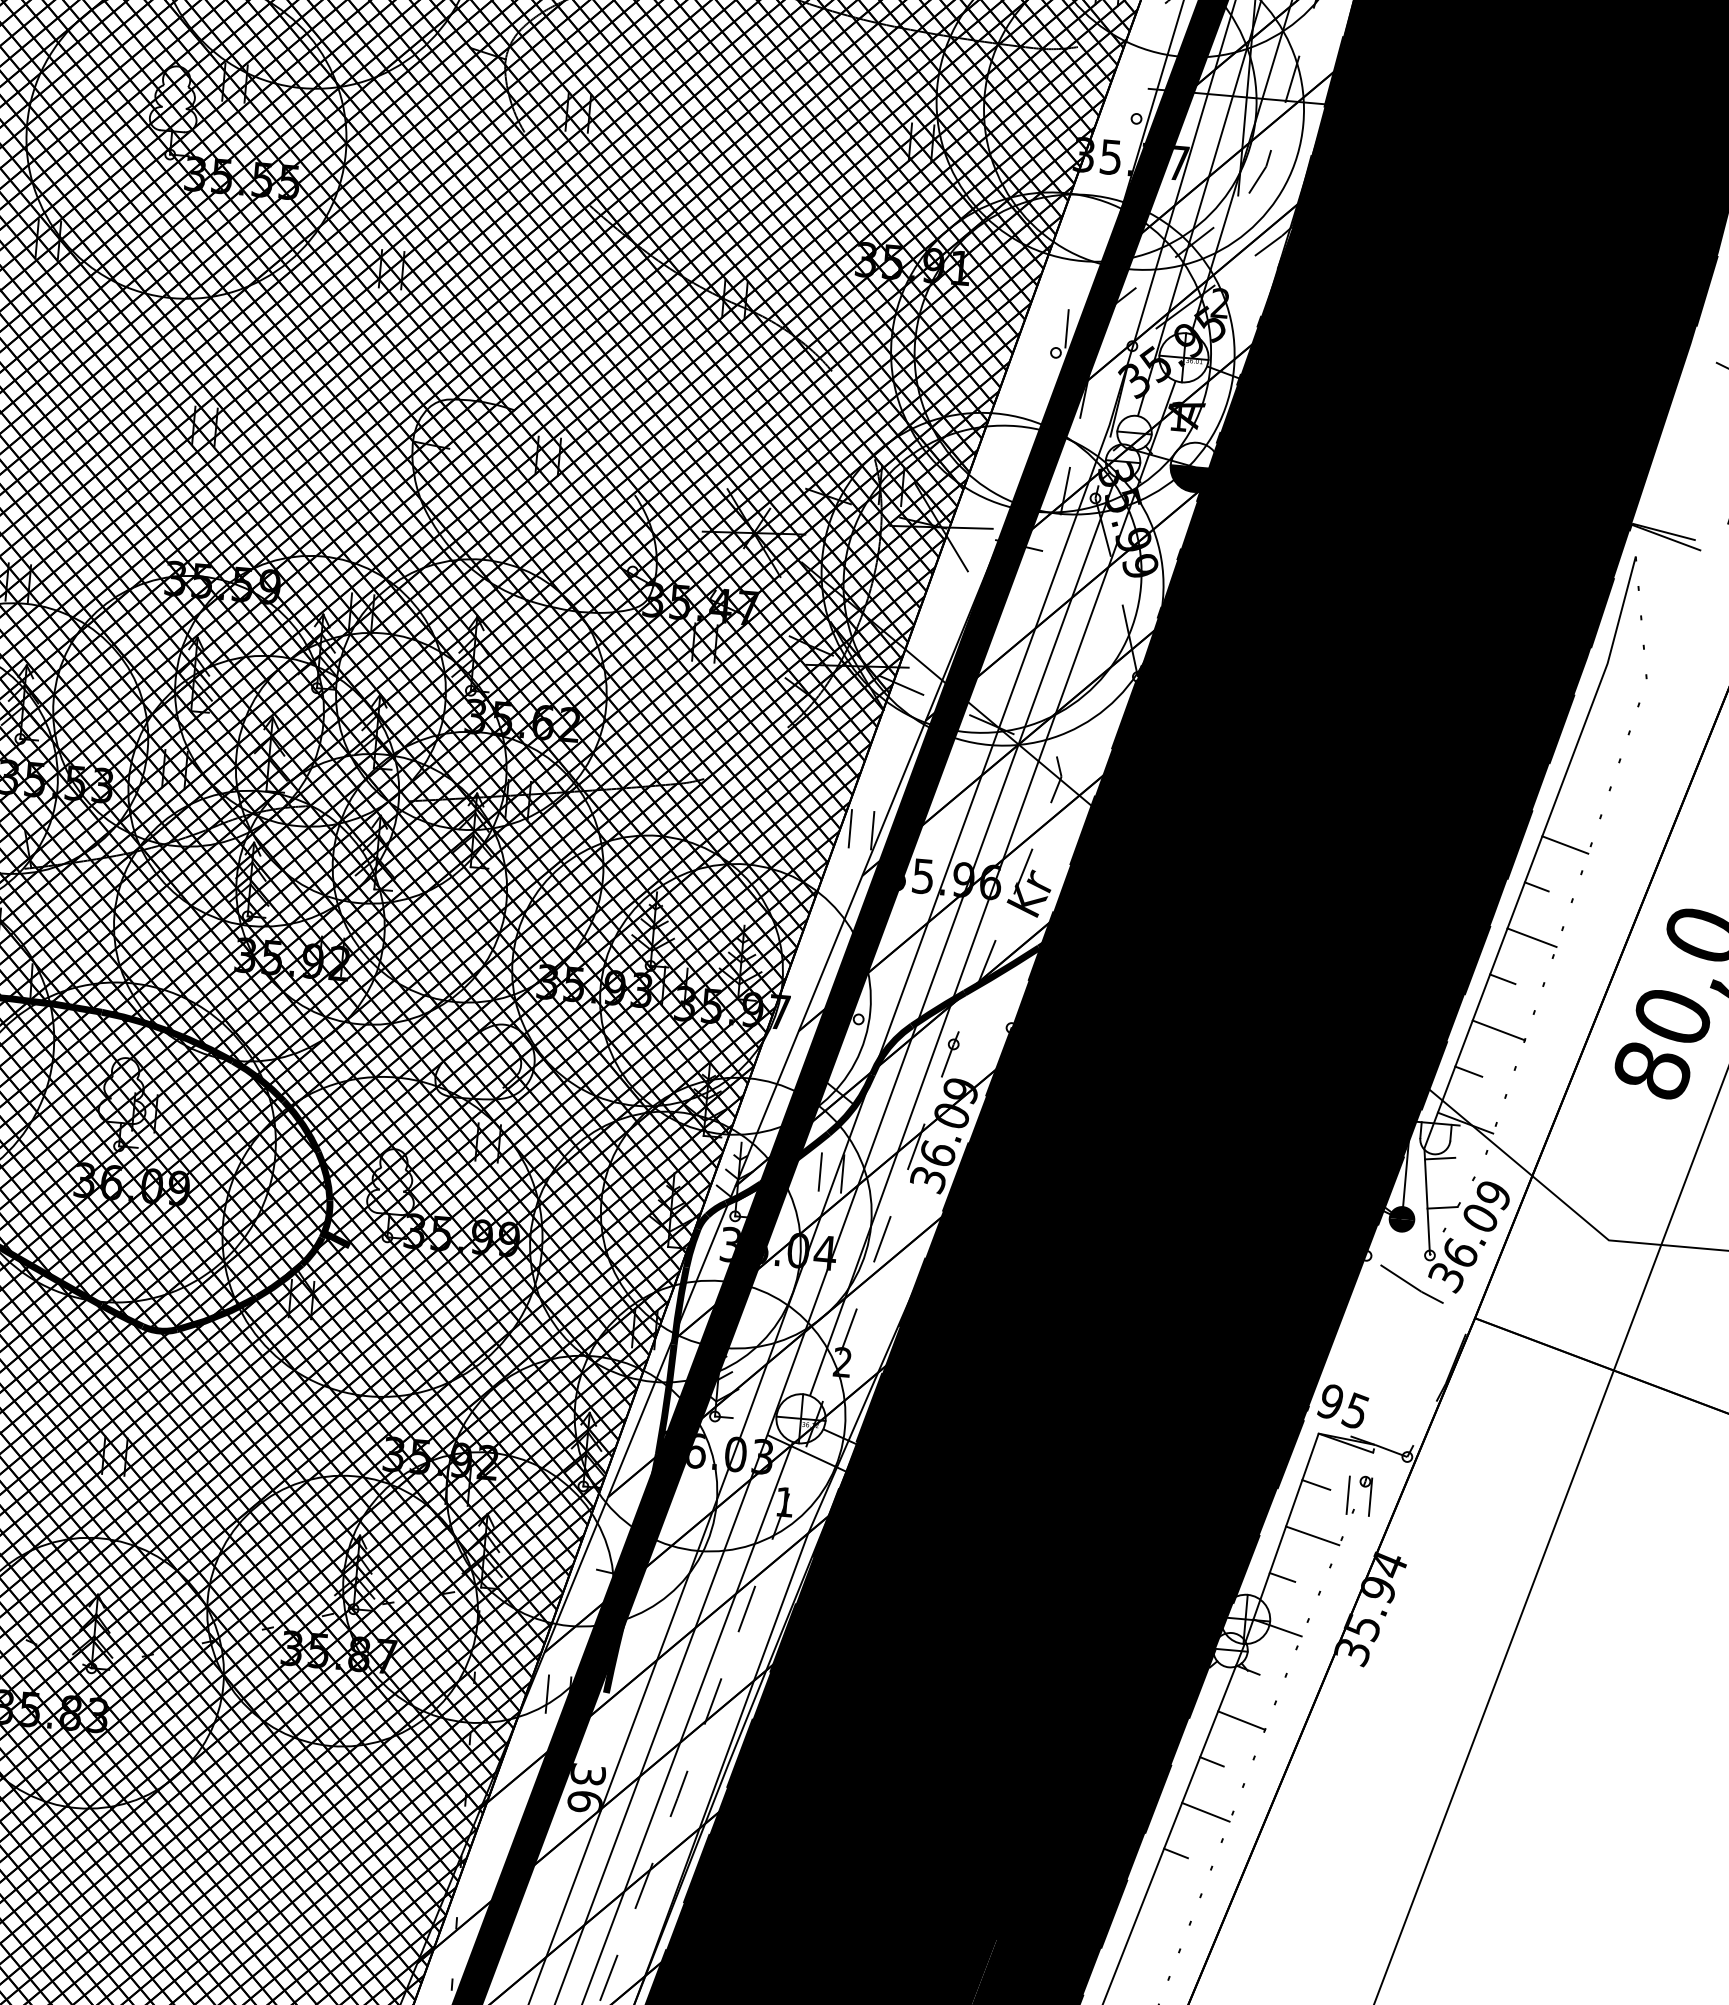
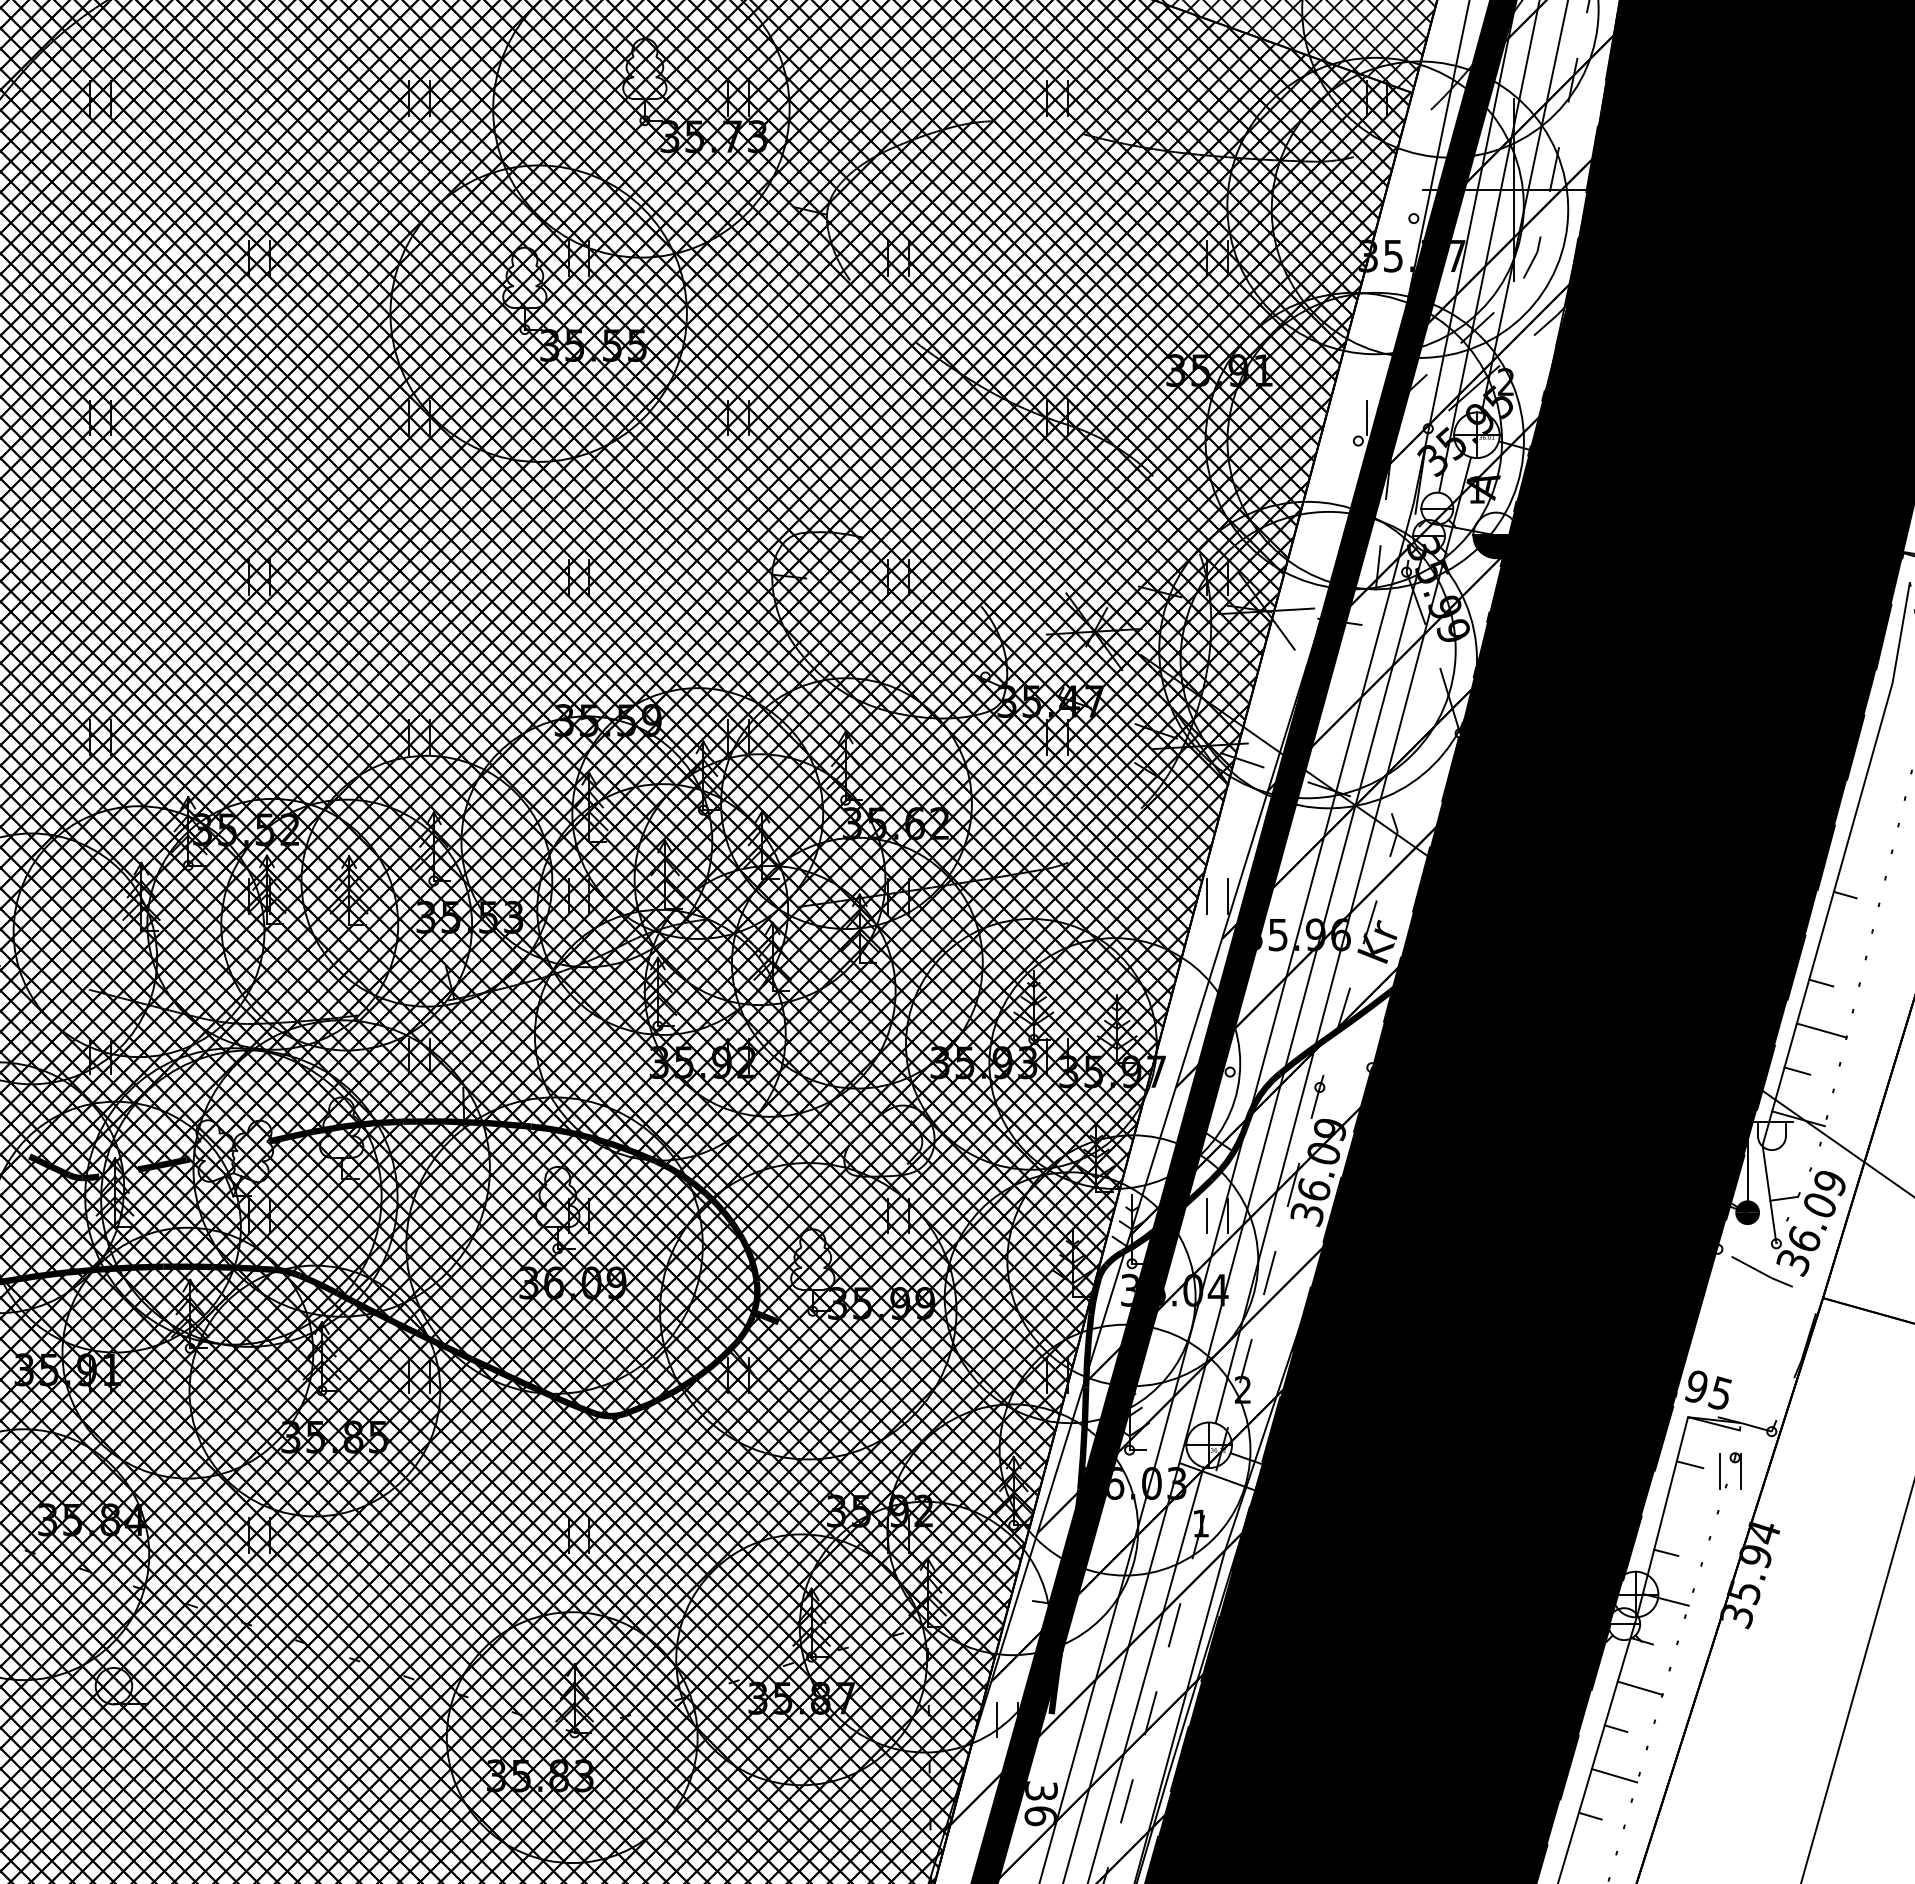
line: (1564, 844) -> (1867, 853), removed
line: (1531, 936) -> (1844, 941), removed
line: (1439, 1158) -> (1777, 1153), removed
line: (1312, 1535) -> (1690, 1511), removed

